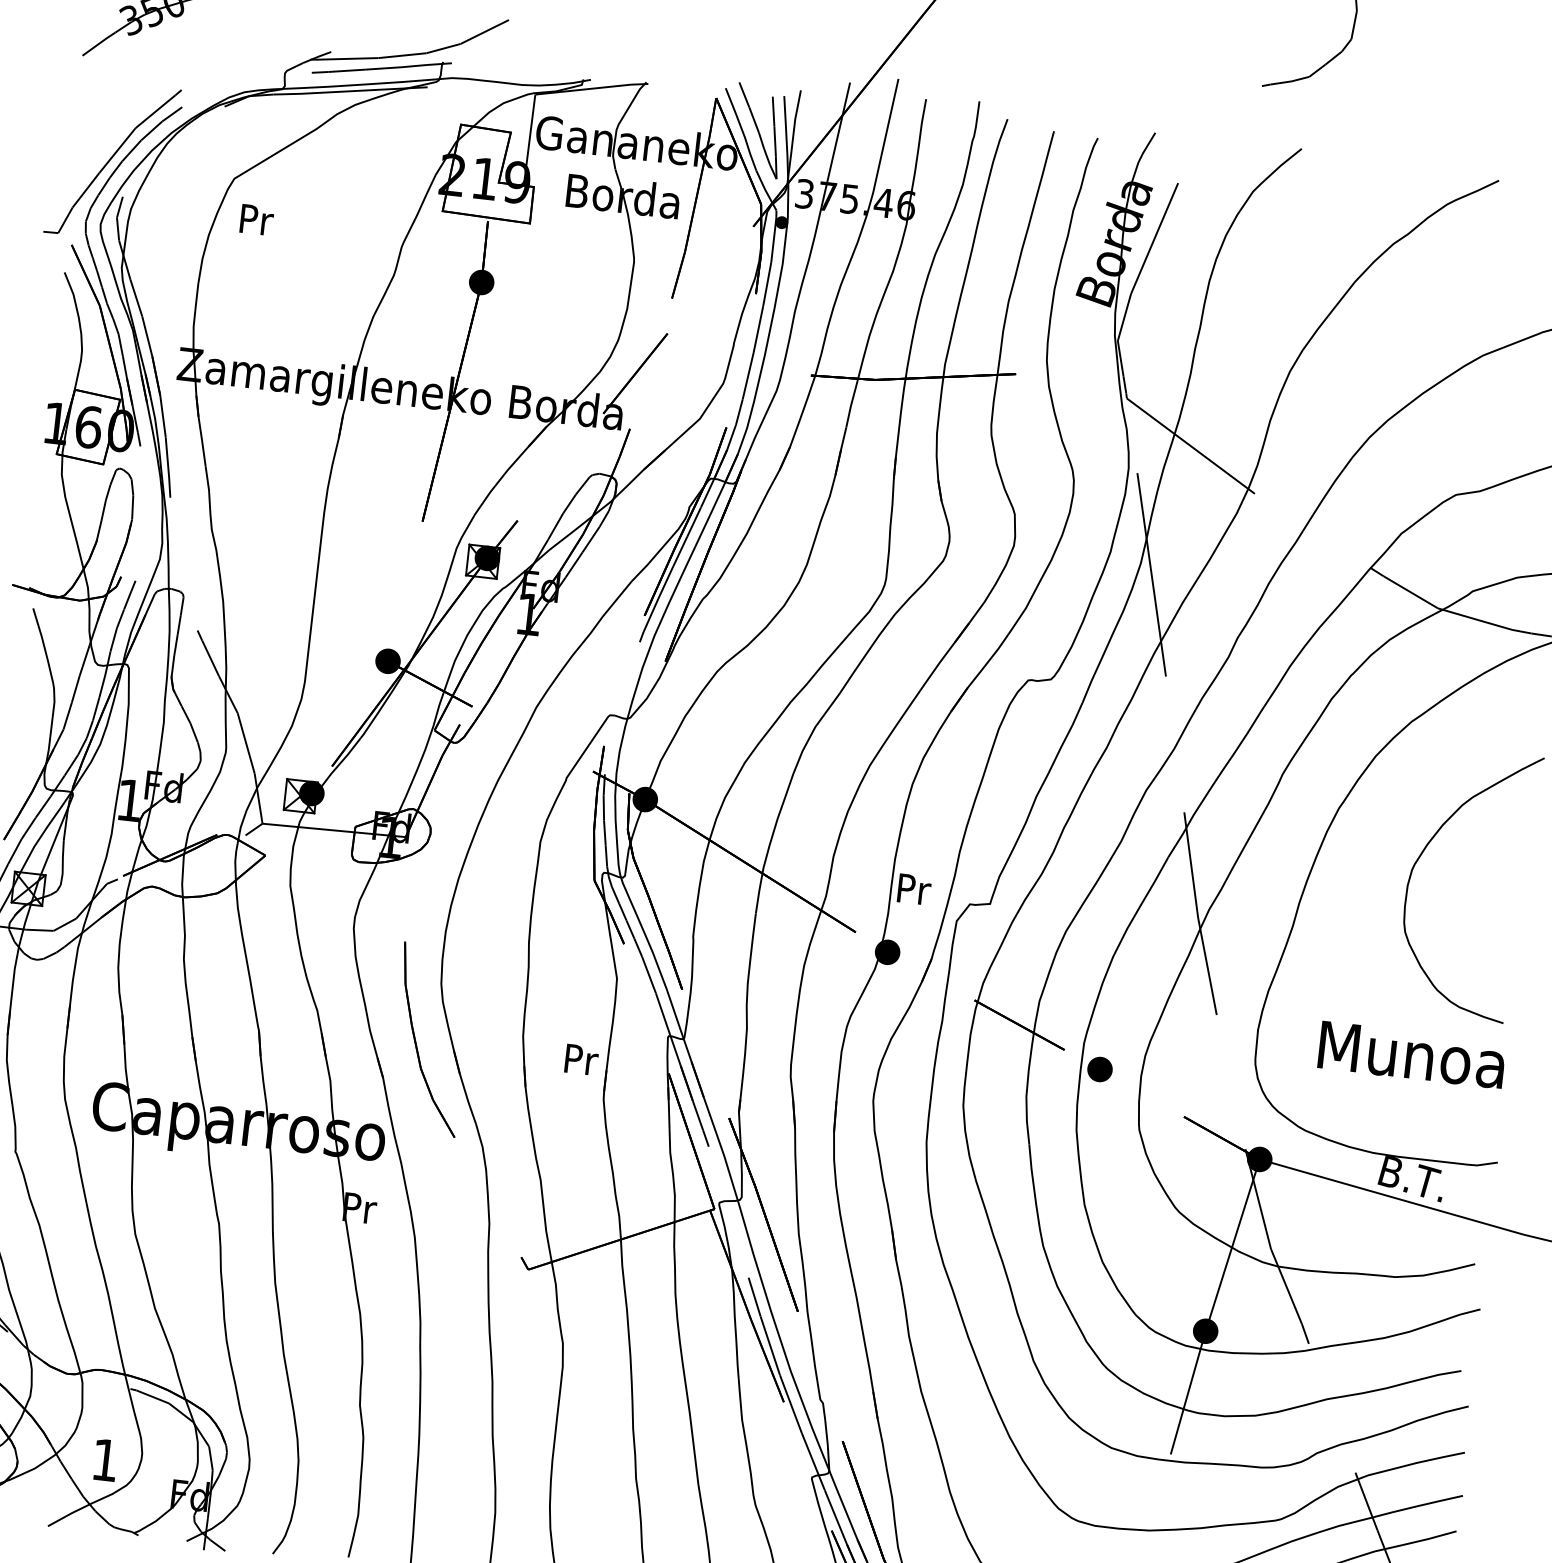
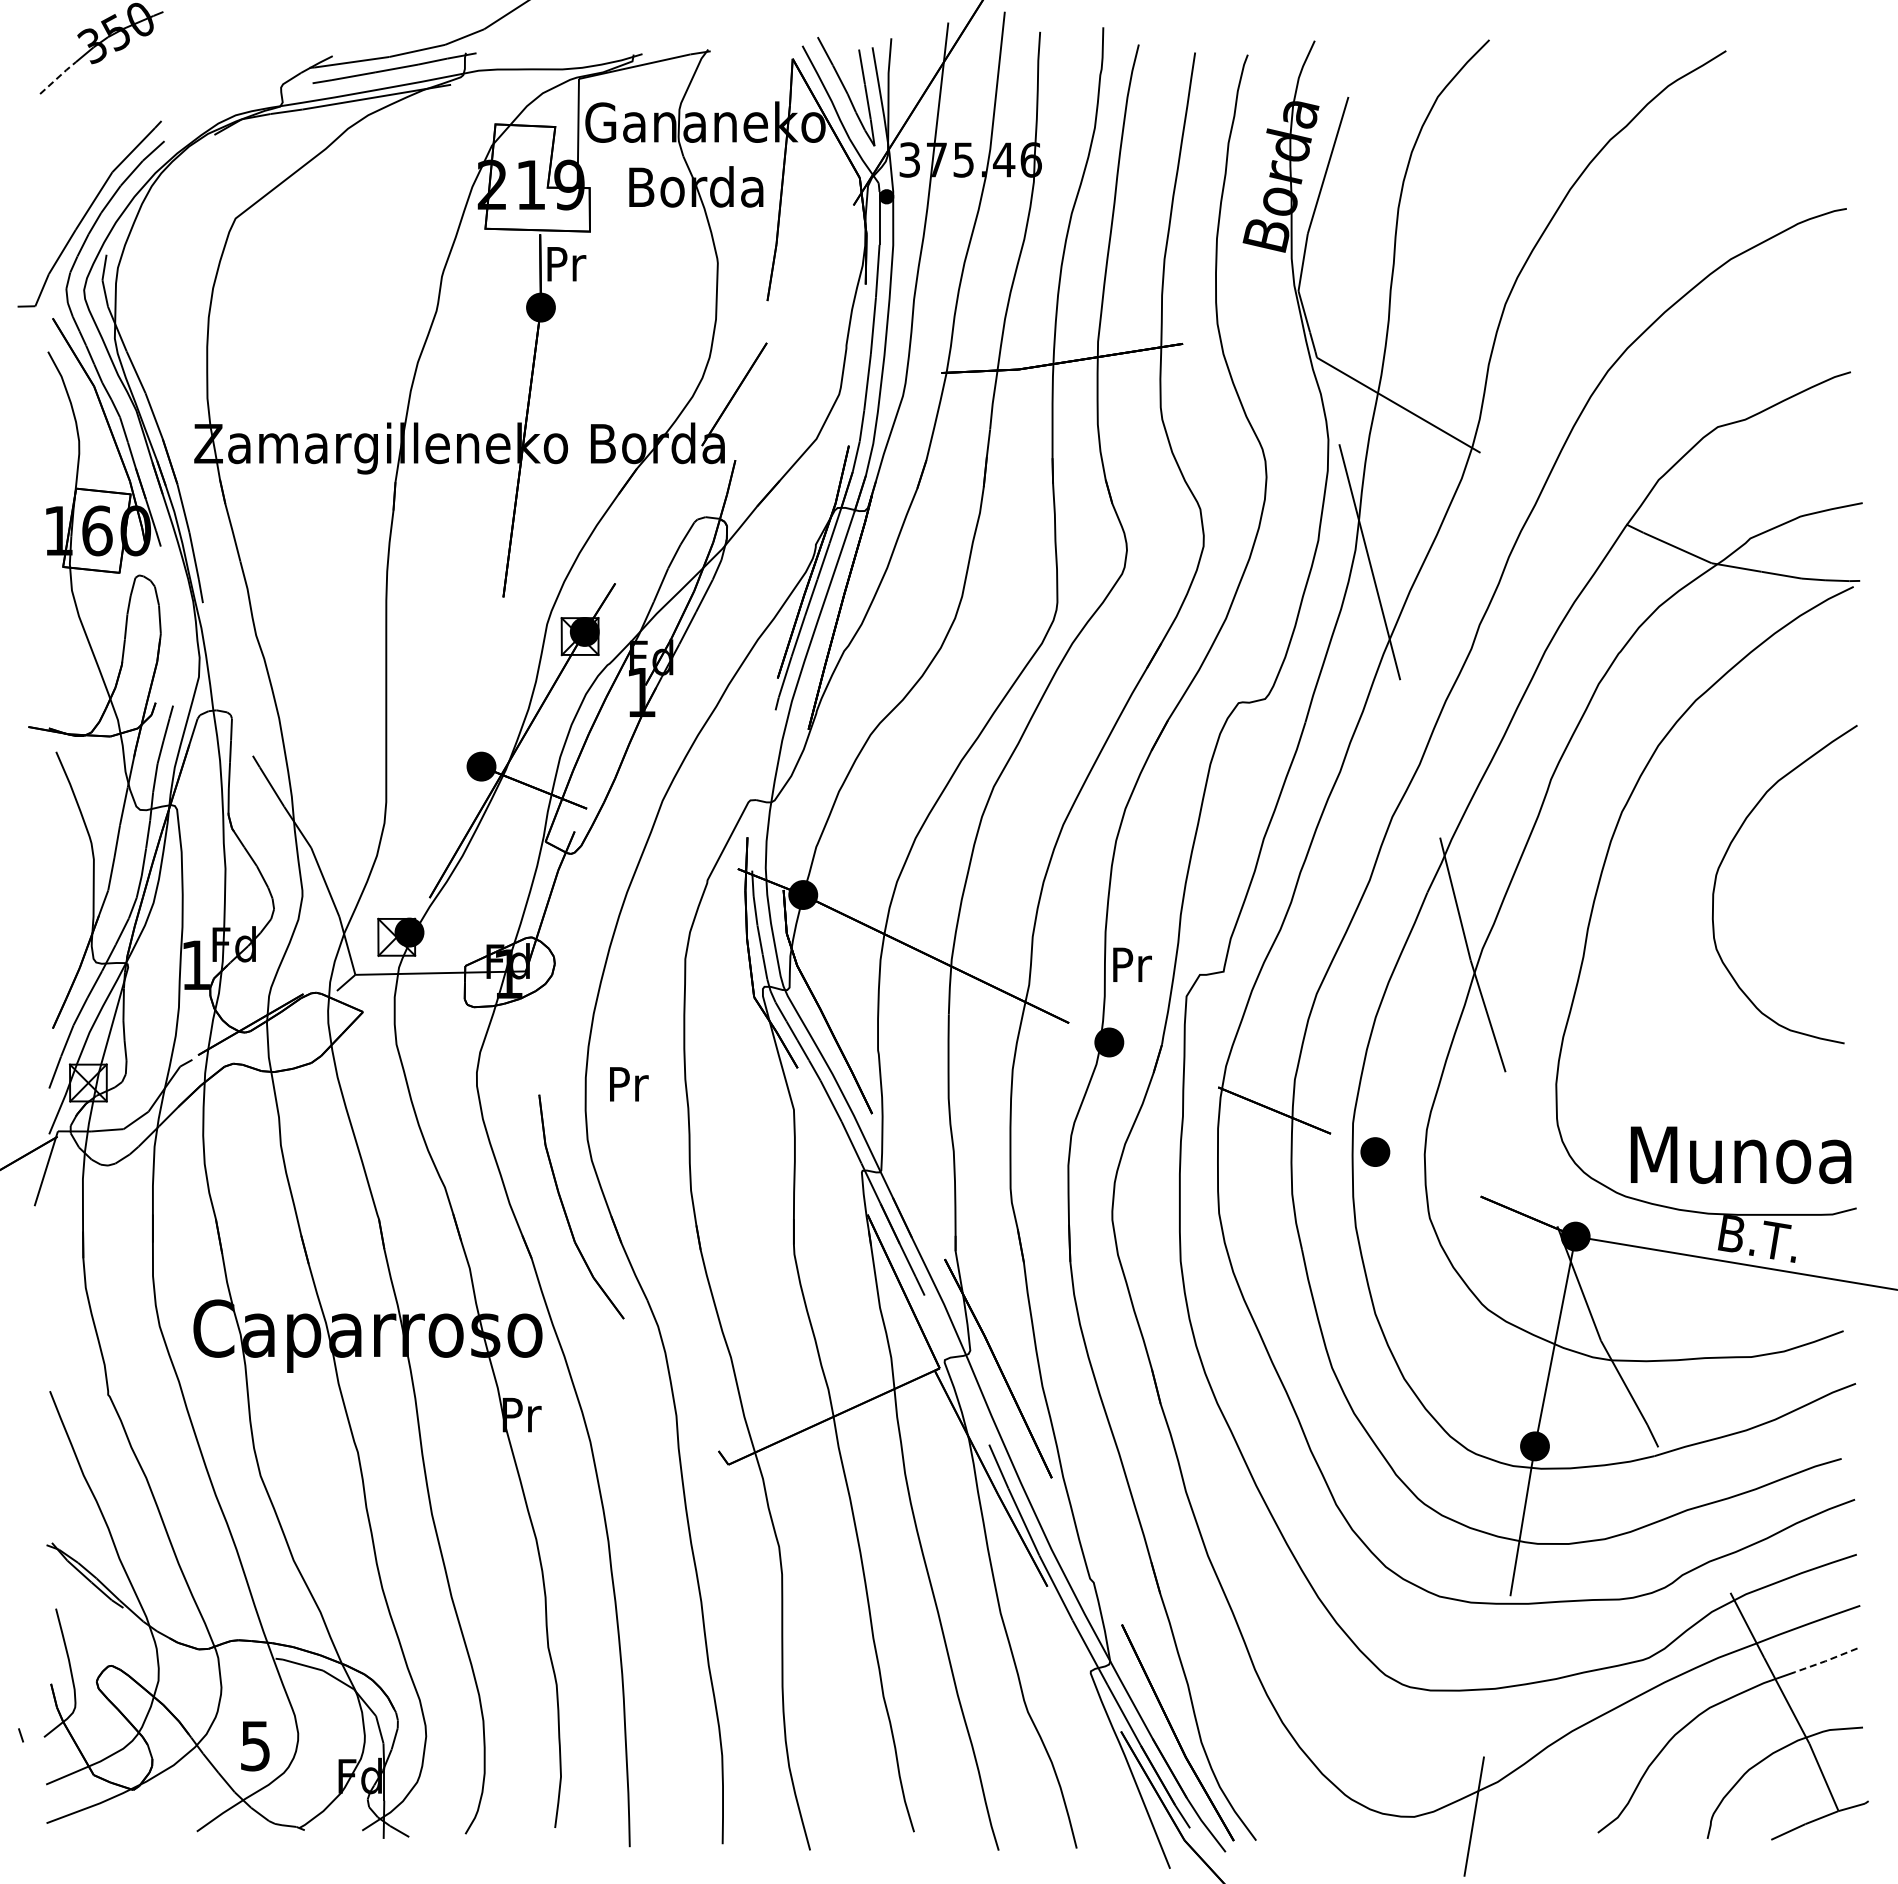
line: (99, 43) -> (58, 77), solid -> dashed
text: (256, 220) -> (566, 264), moved
text: (1411, 1055) -> (1740, 1155), moved
text: (581, 1060) -> (629, 1084), moved
text: (105, 1460) -> (255, 1746), 1 -> 5
line: (1428, 1539) -> (1825, 1661), solid -> dashed

